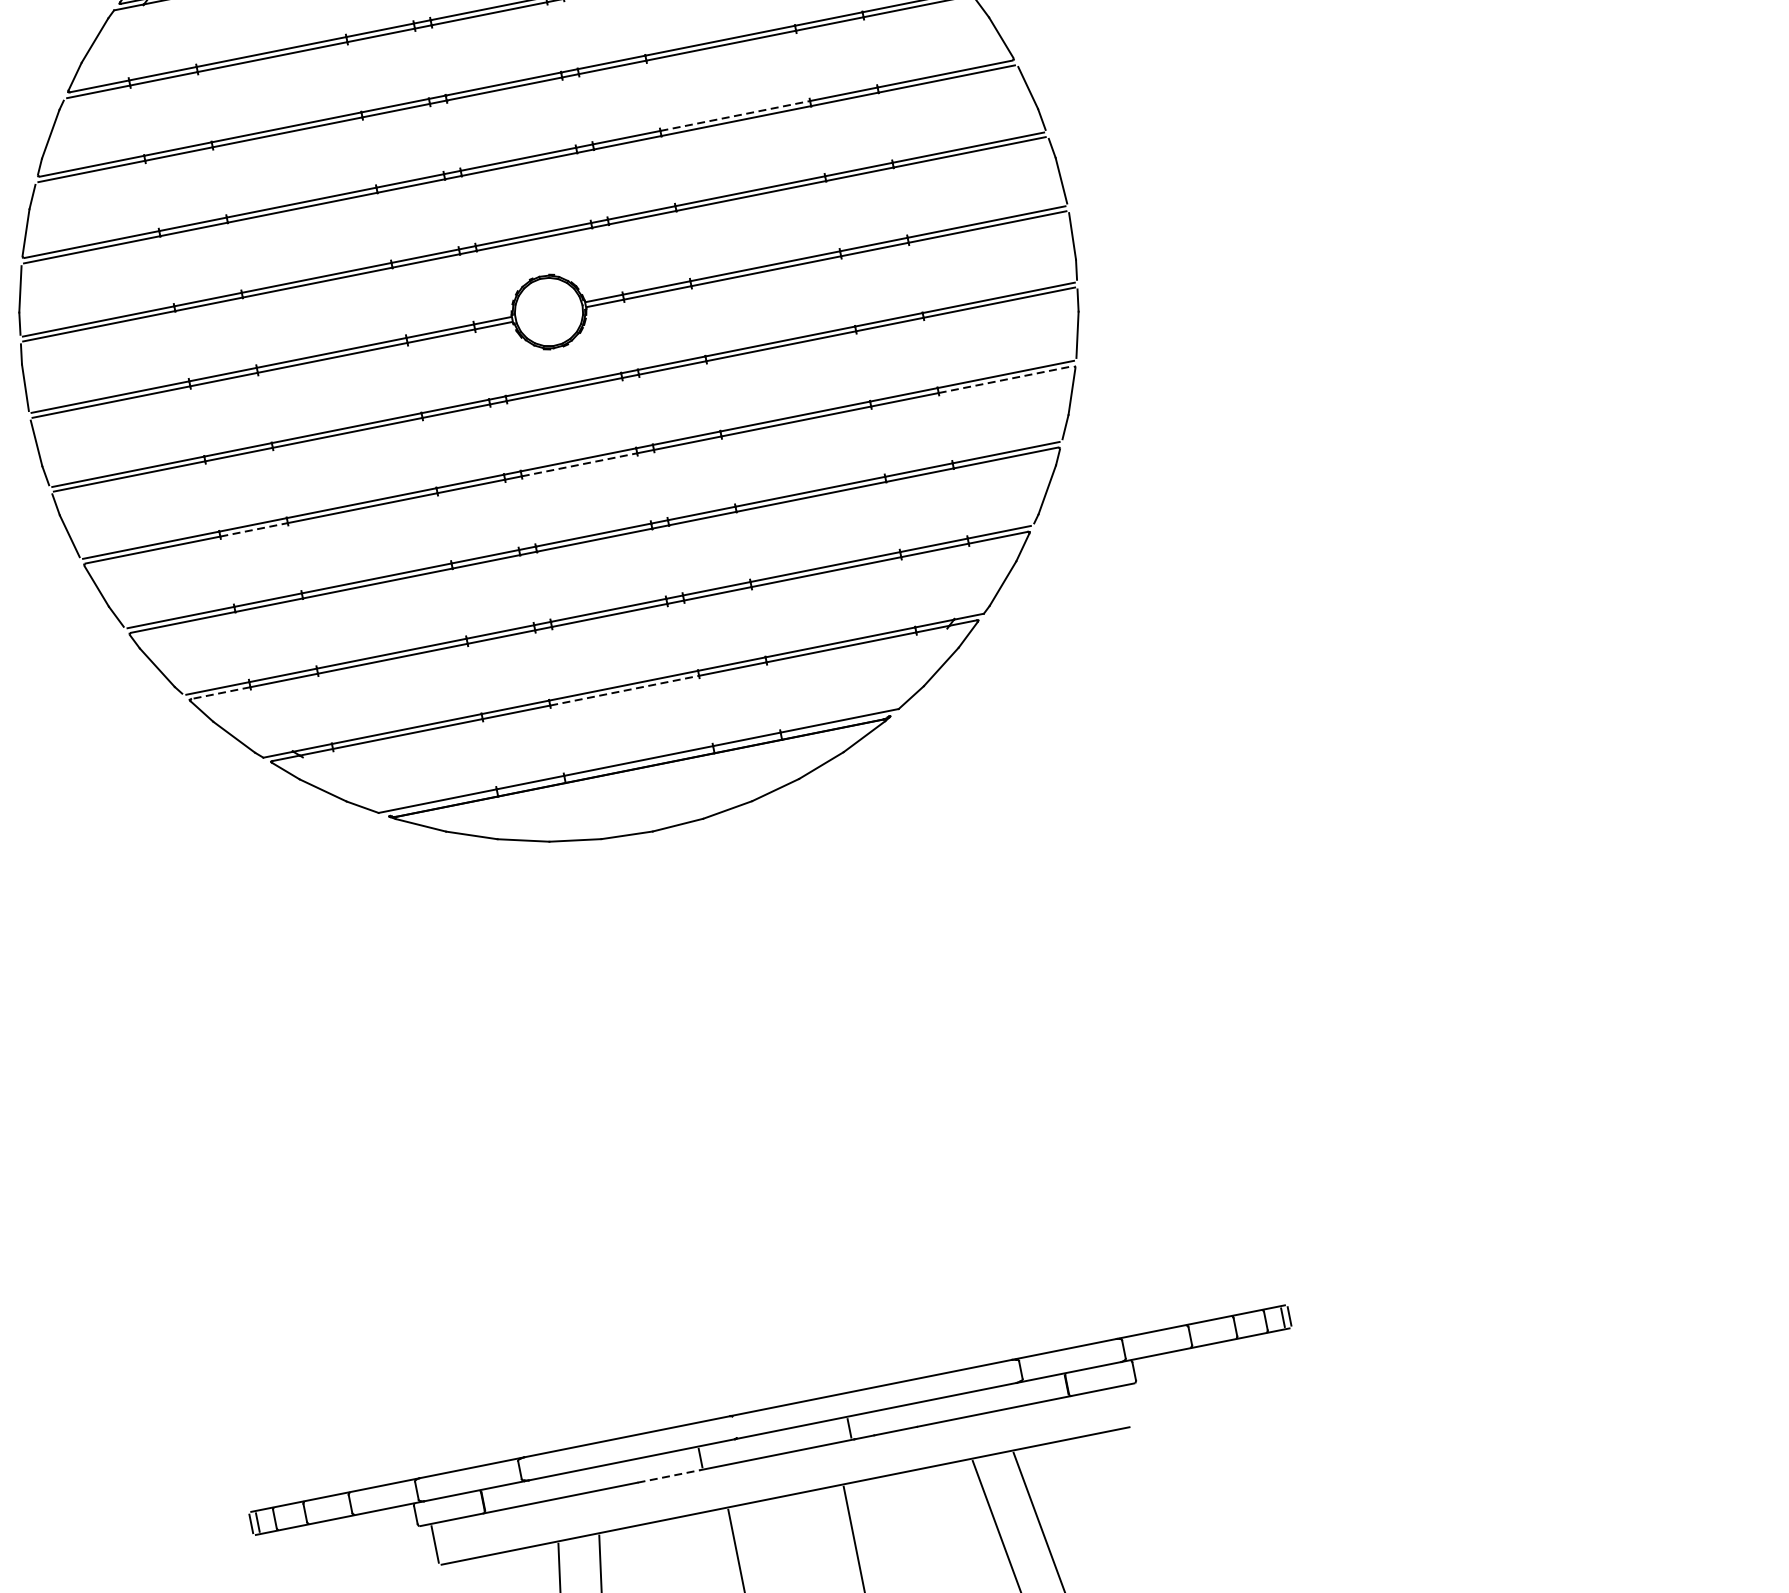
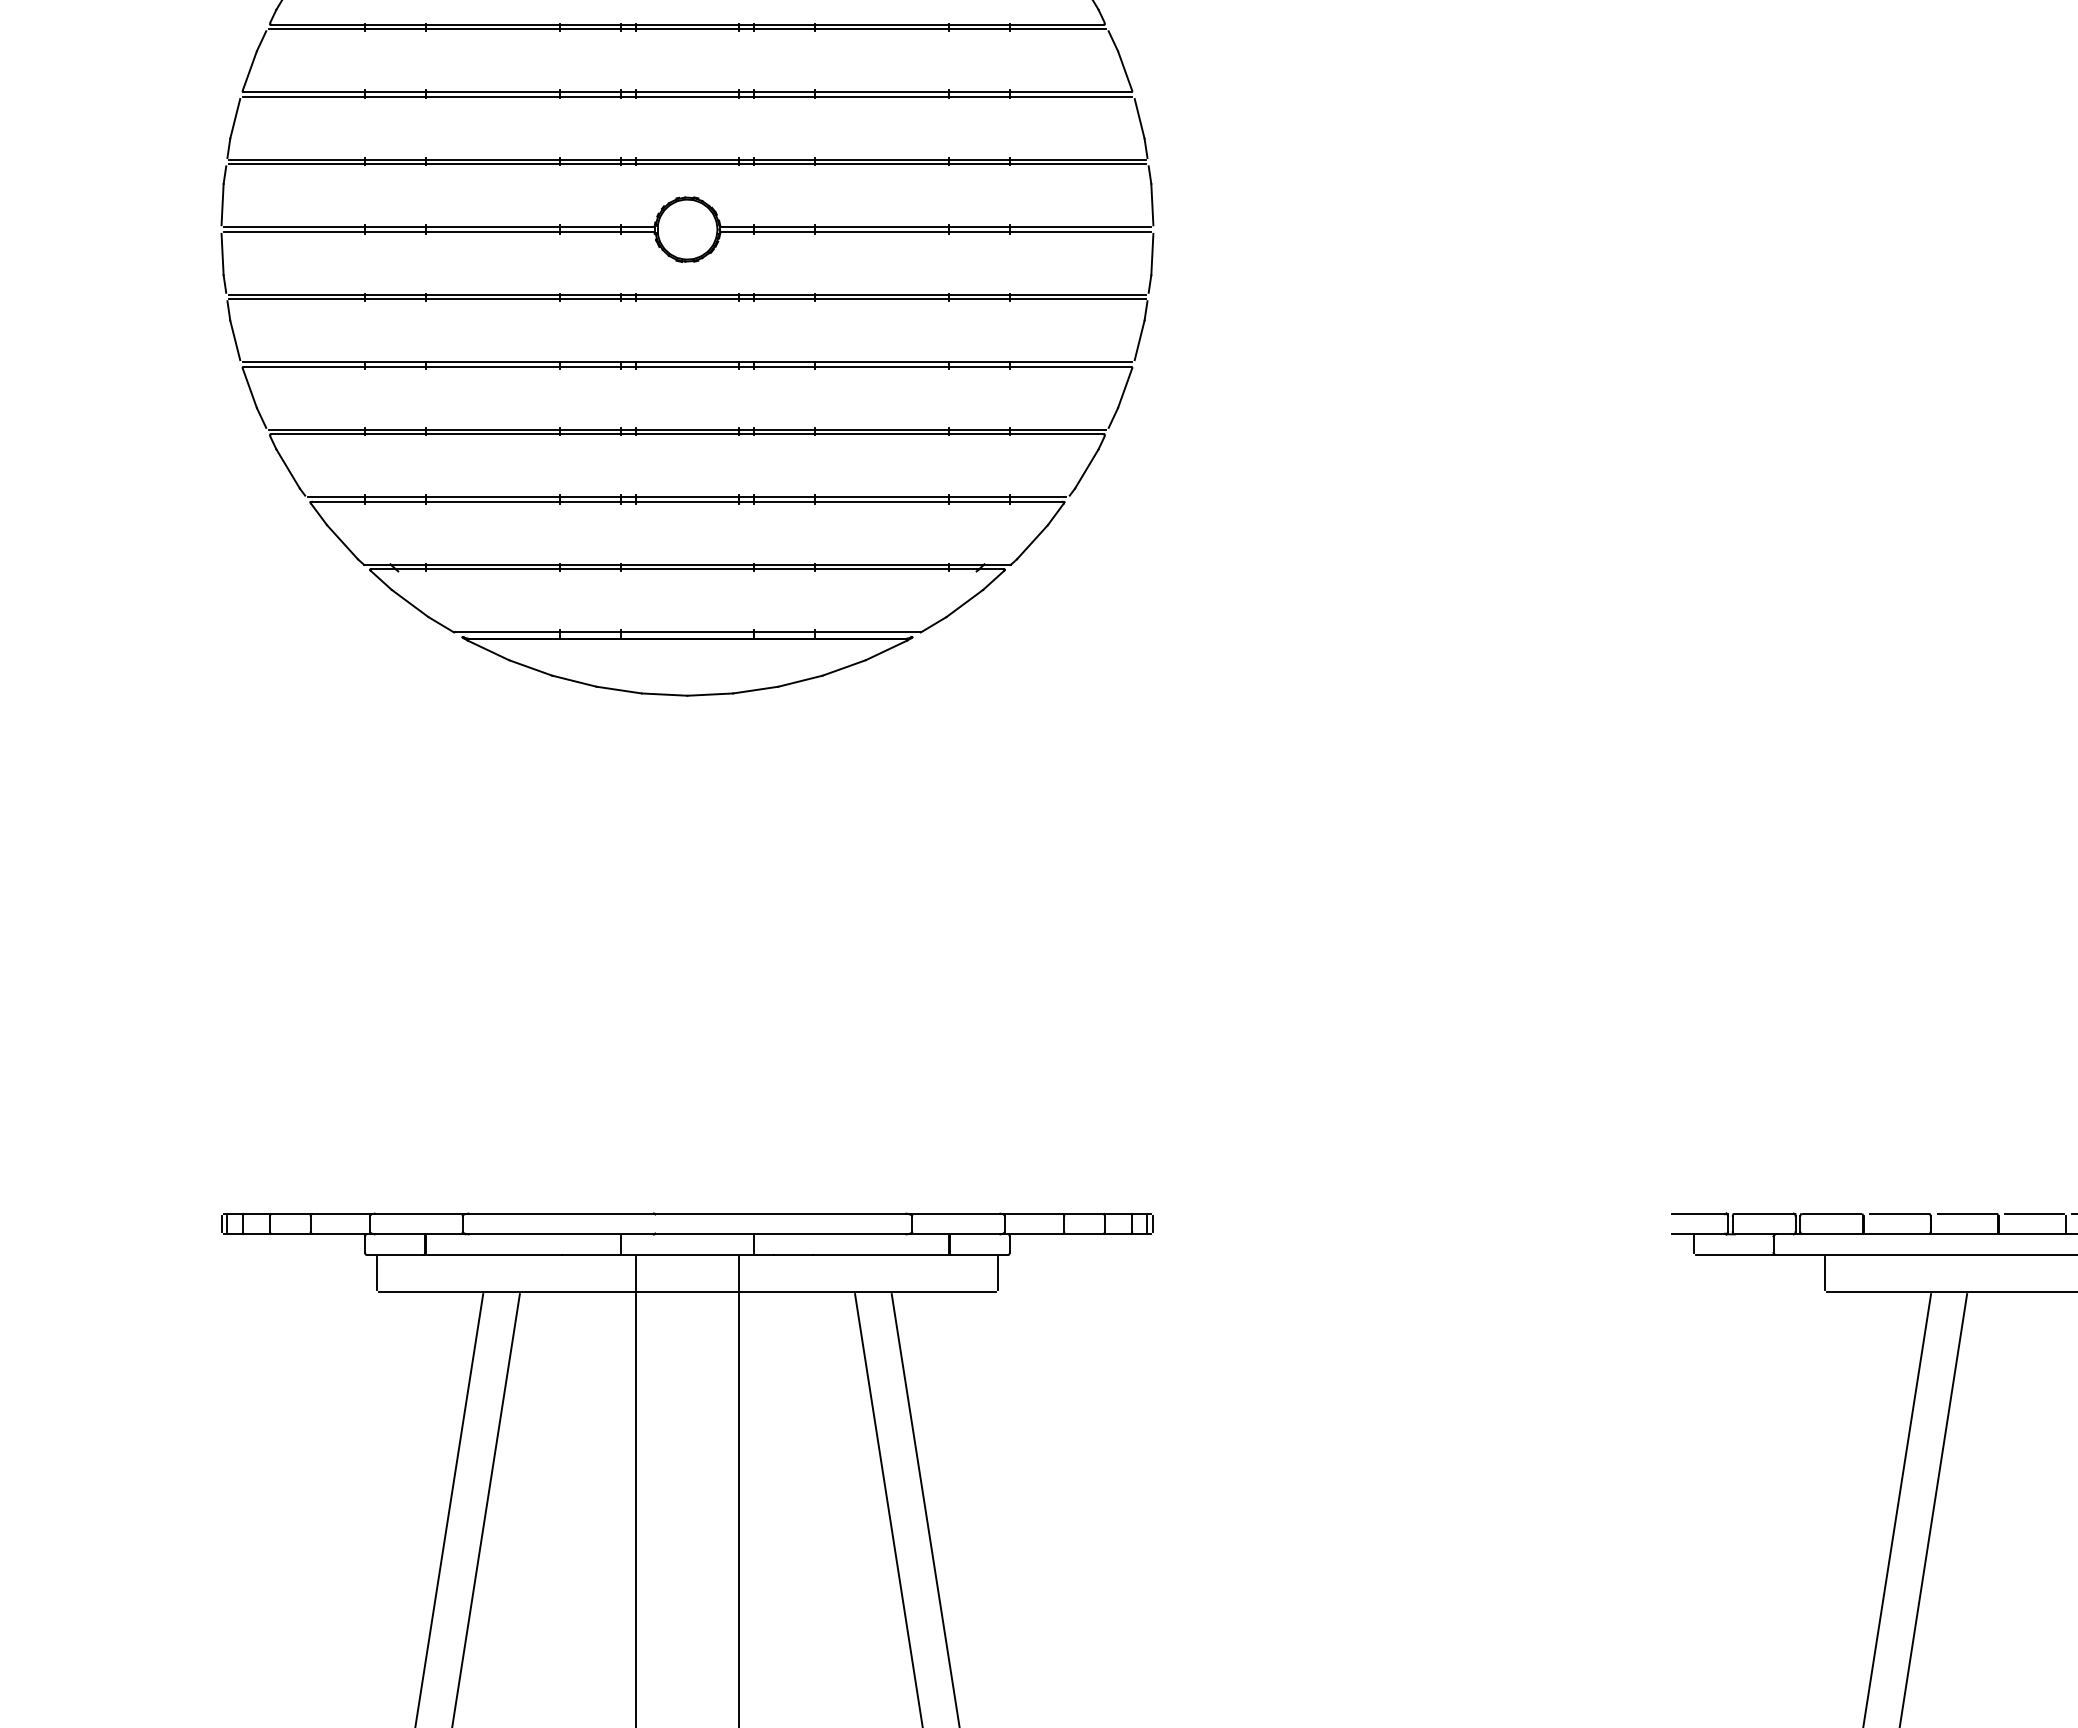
line: (735, 115) -> (882, 92), dashed -> solid
line: (1006, 379) -> (1070, 366), dashed -> solid
line: (579, 464) -> (687, 366), dashed -> solid
line: (254, 529) -> (395, 366), dashed -> solid
line: (624, 690) -> (687, 569), dashed -> solid
line: (220, 692) -> (338, 501), dashed -> solid
line: (1128, 1406) -> (998, 1273), added
line: (839, 1463) -> (739, 1273), added
line: (669, 1476) -> (590, 1255), dashed -> solid
line: (723, 1486) -> (635, 1273), added

